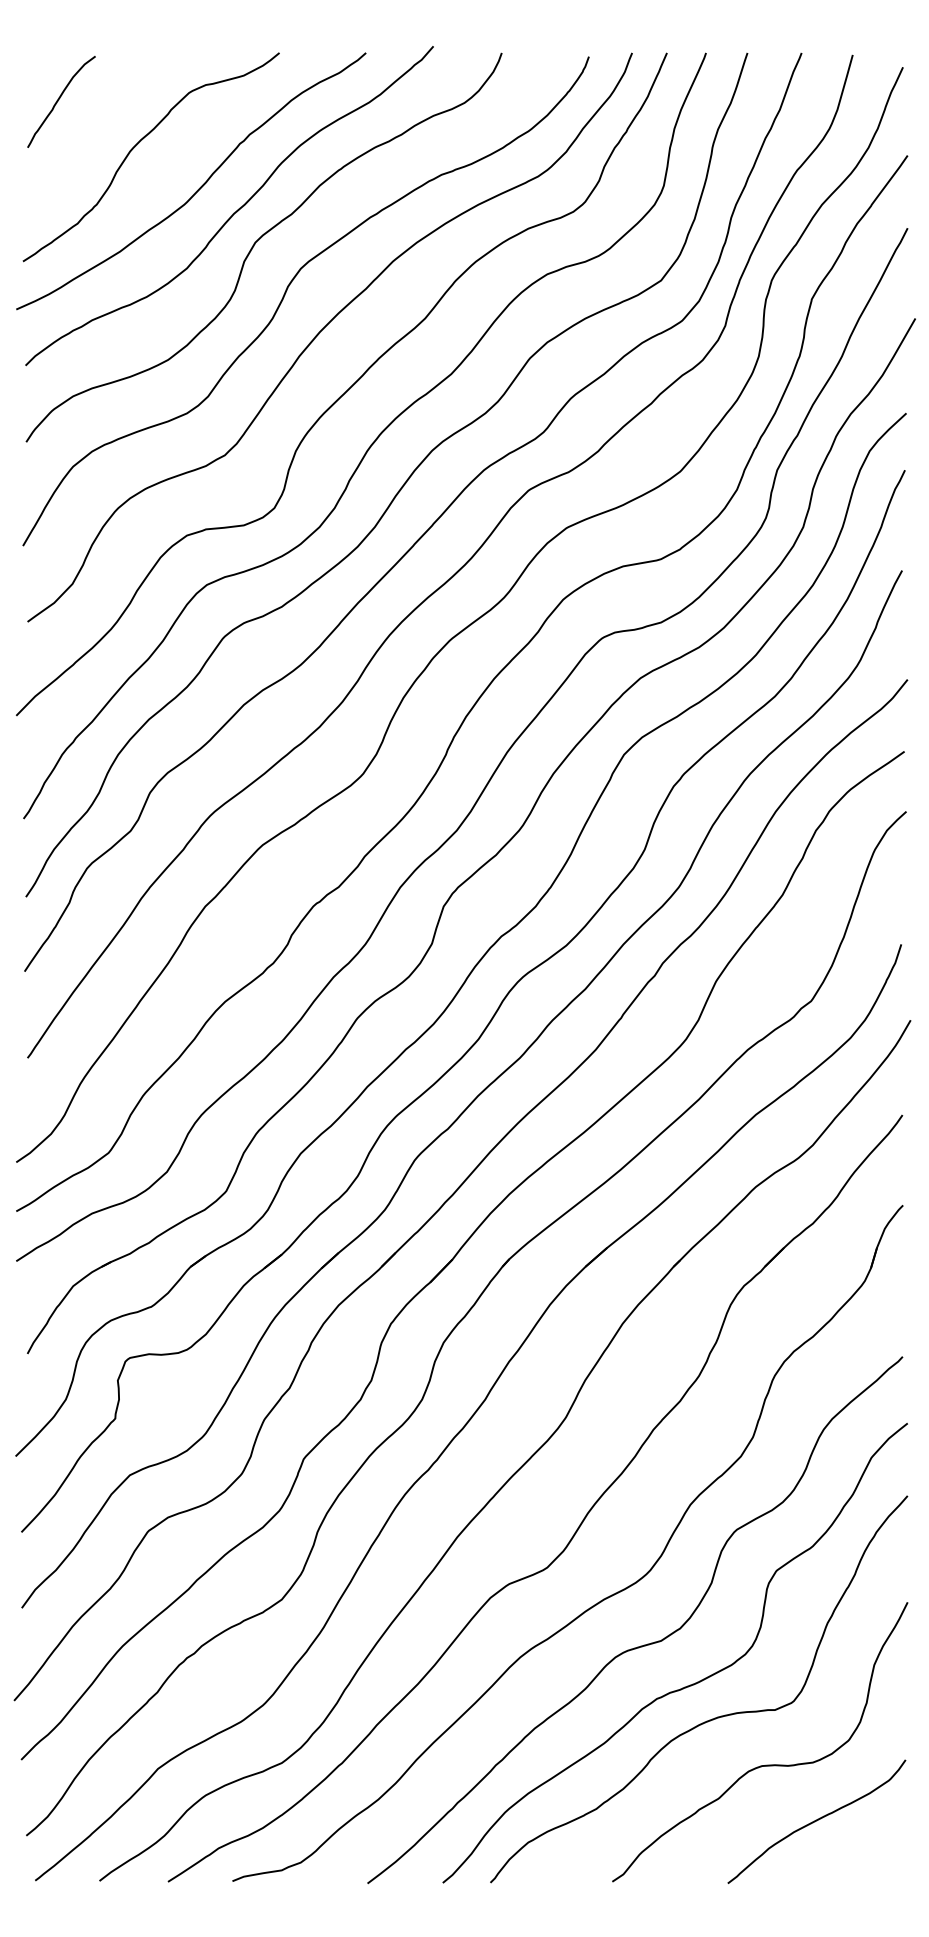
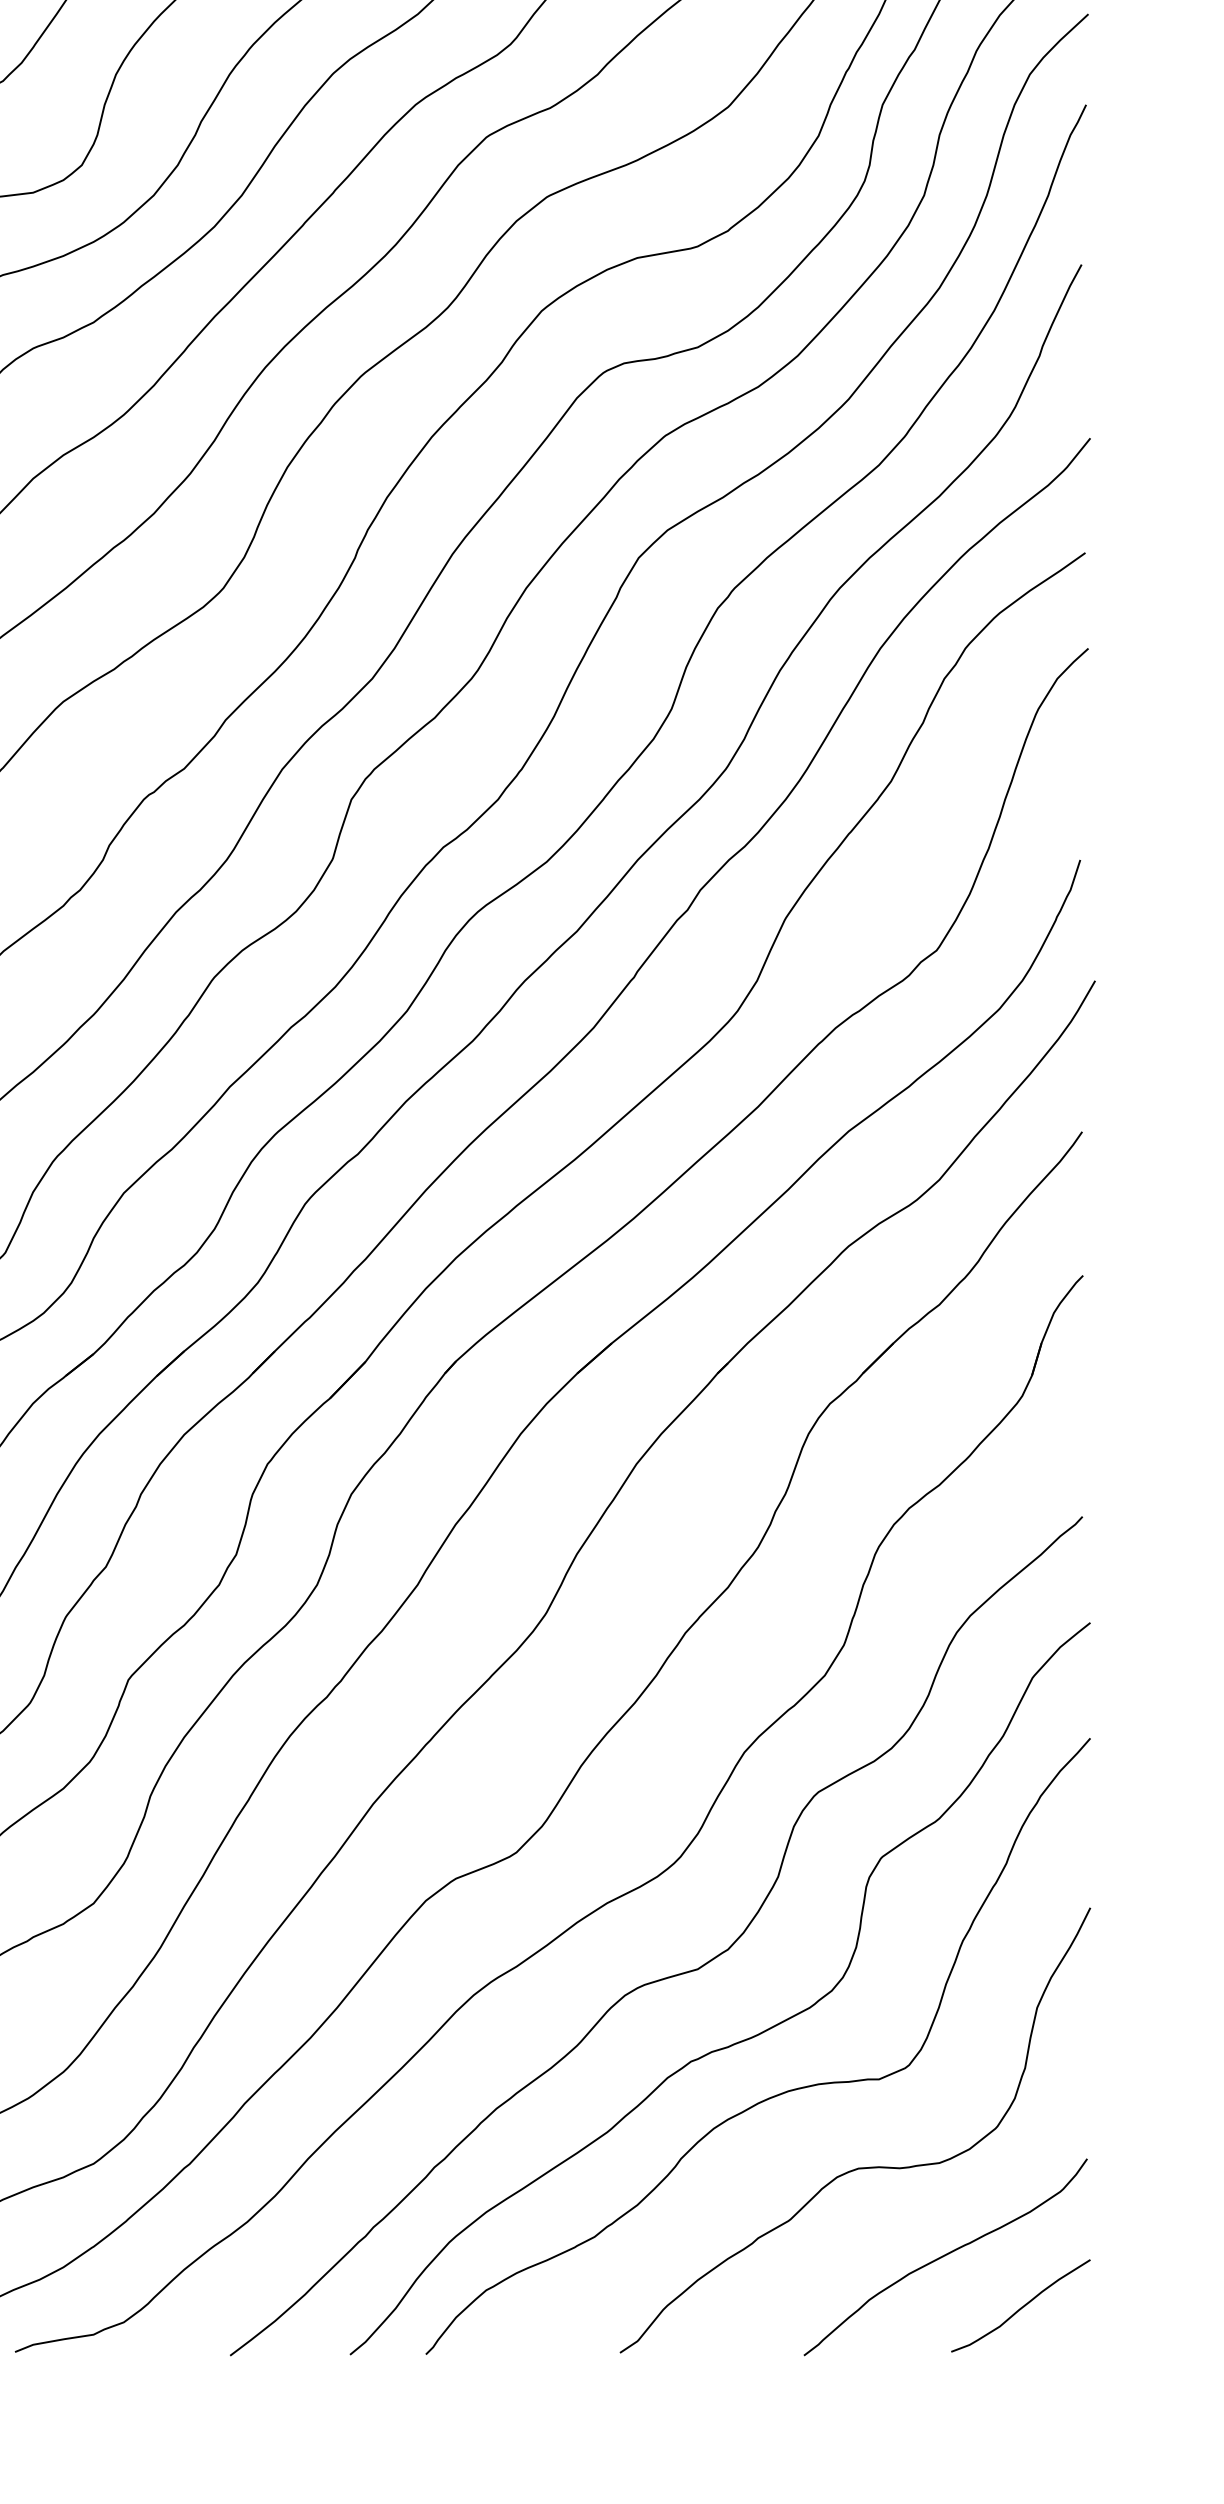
curve: (864, 1852) -> (1021, 2306), added

